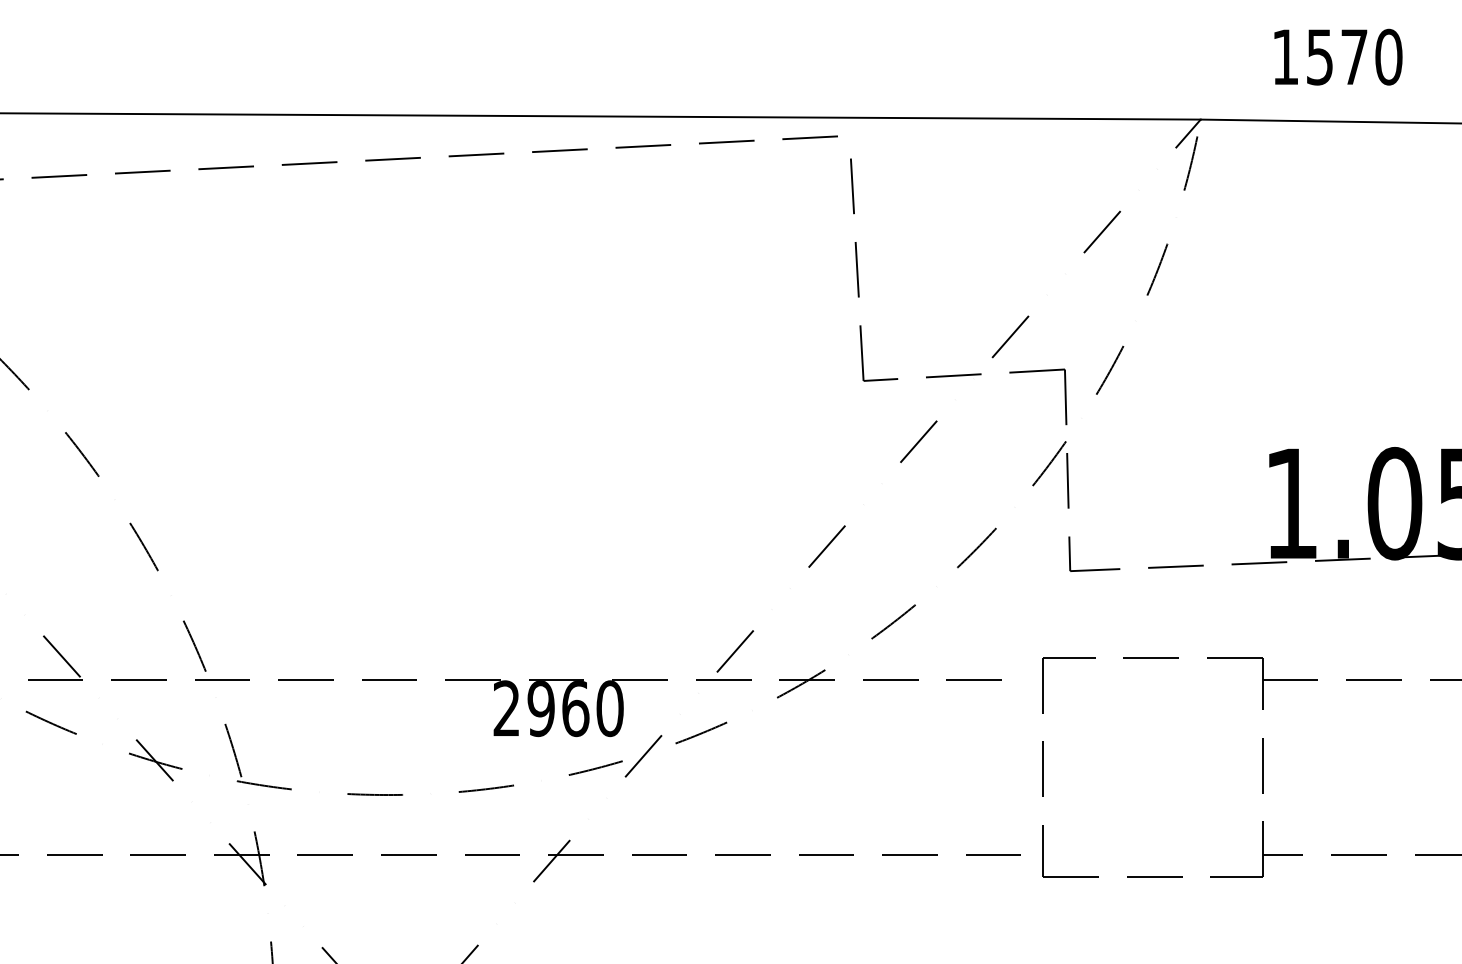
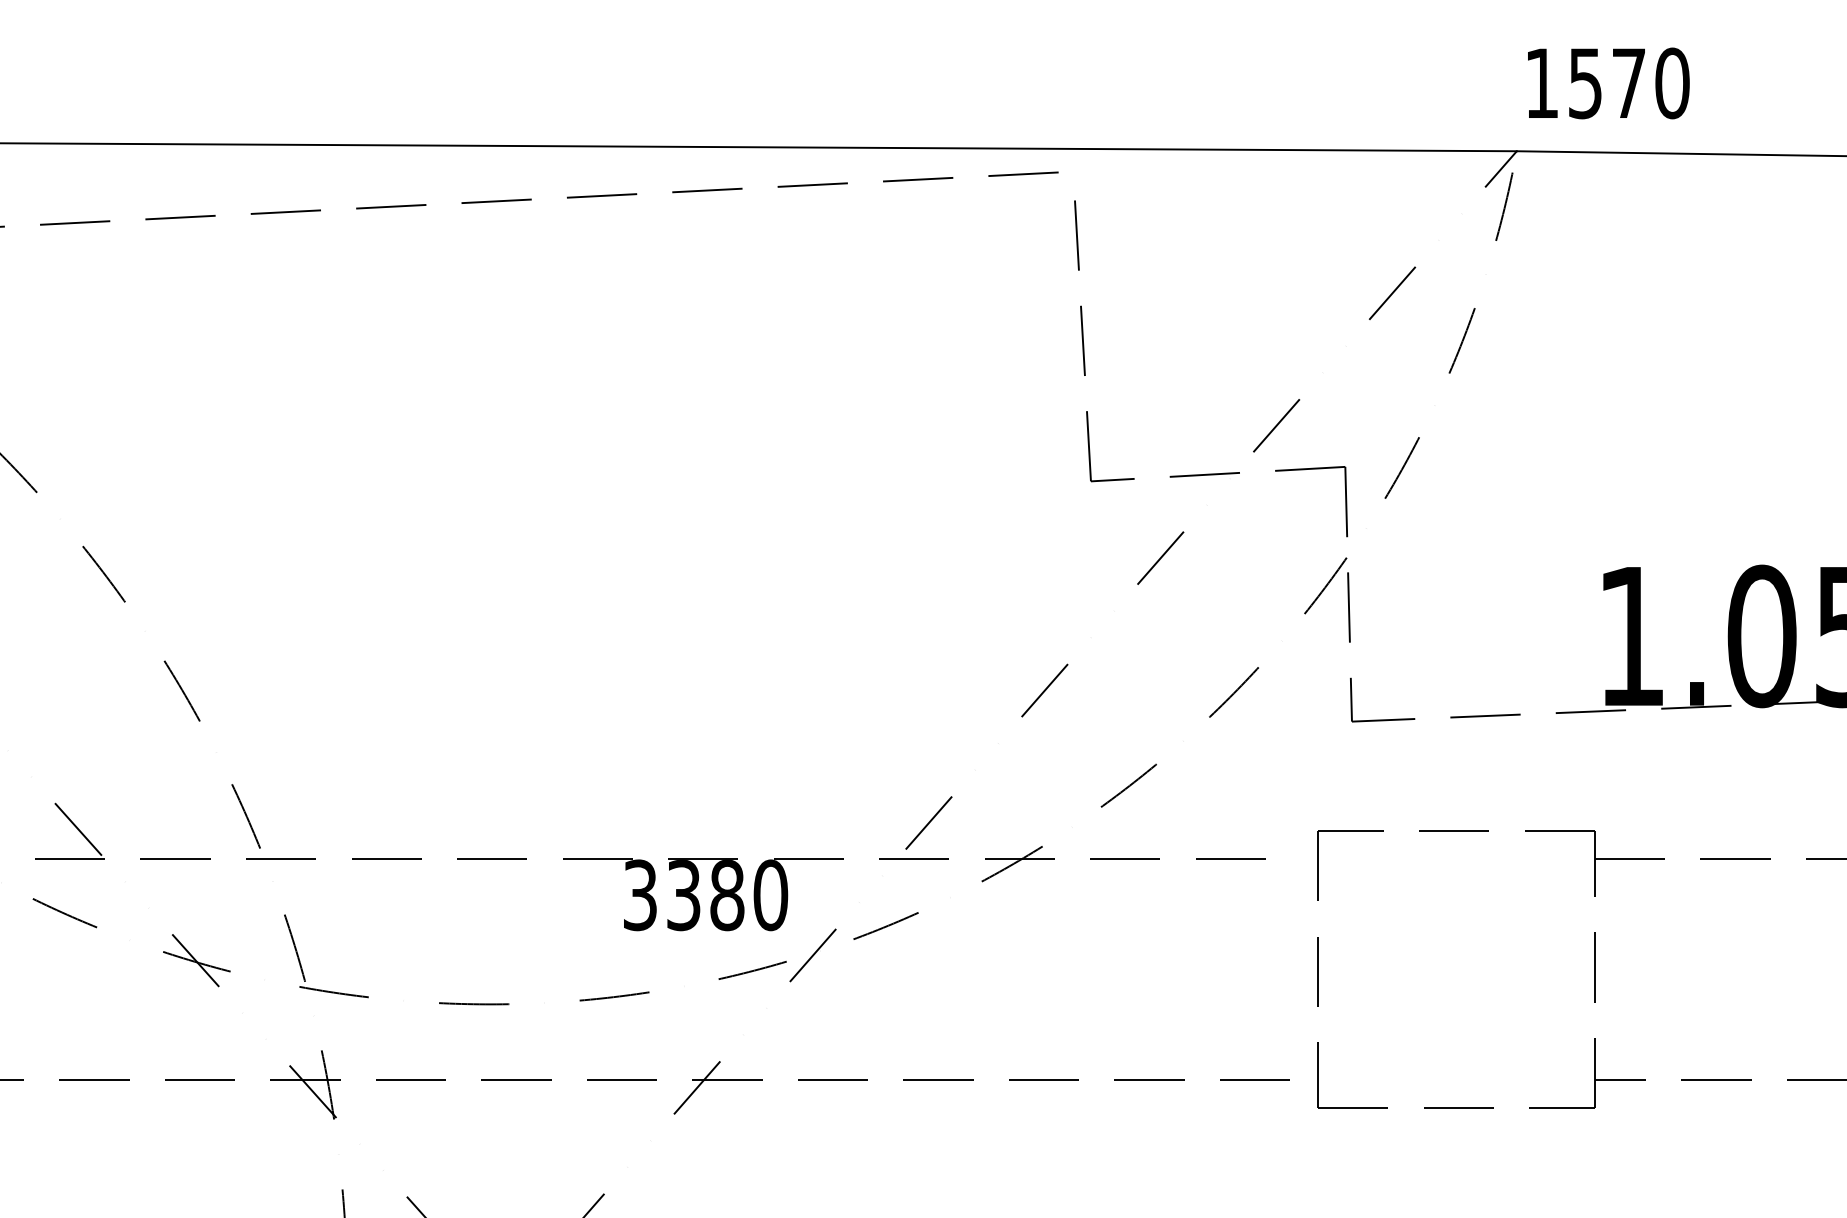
text: (1338, 57) -> (1608, 83), moved
text: (540, 708) -> (683, 895), 2960 -> 3380

